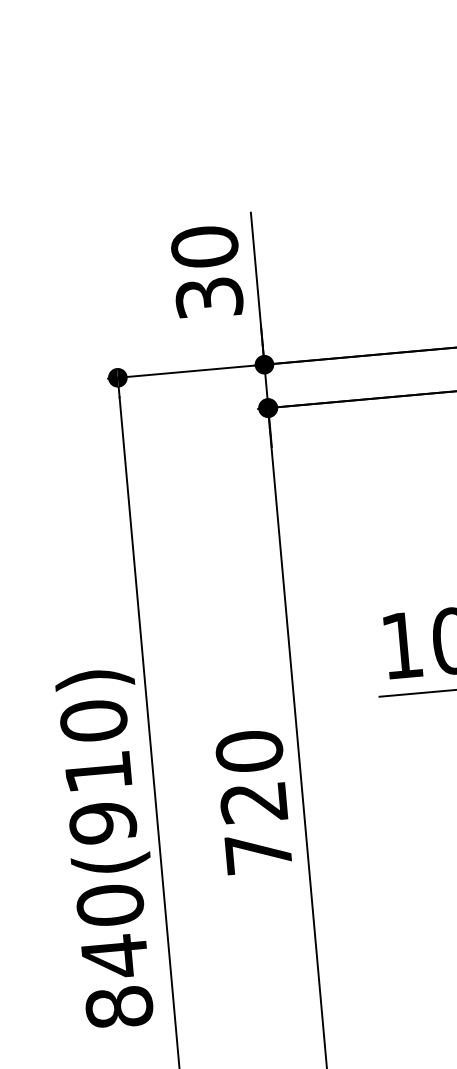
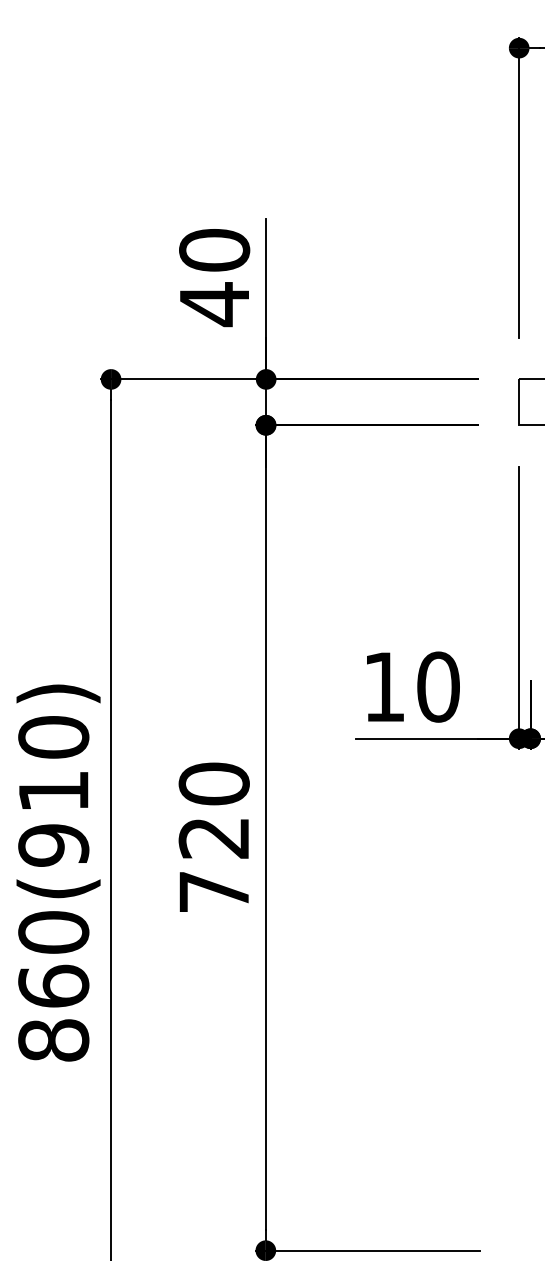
text: (209, 298) -> (214, 304), 30 -> 40
text: (114, 956) -> (53, 986), 840(910) -> 860(910)

